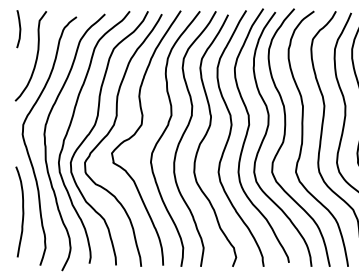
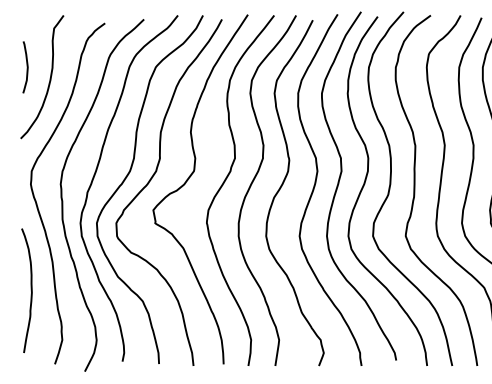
curve: (19, 29) -> (26, 67), moved

